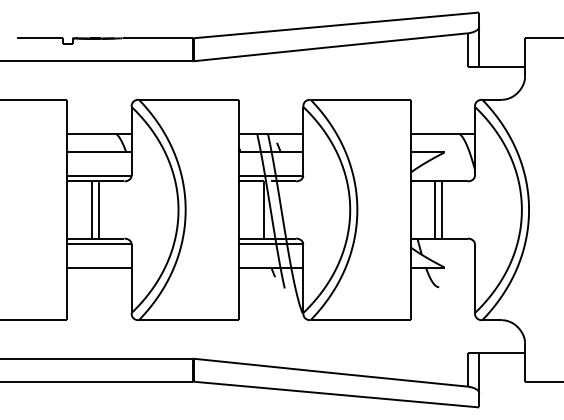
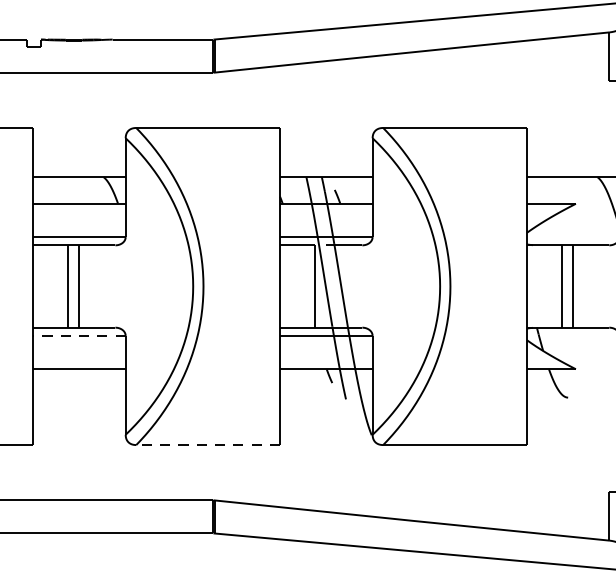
line: (98, 244) -> (78, 336), solid -> dashed
line: (188, 320) -> (207, 445), solid -> dashed

